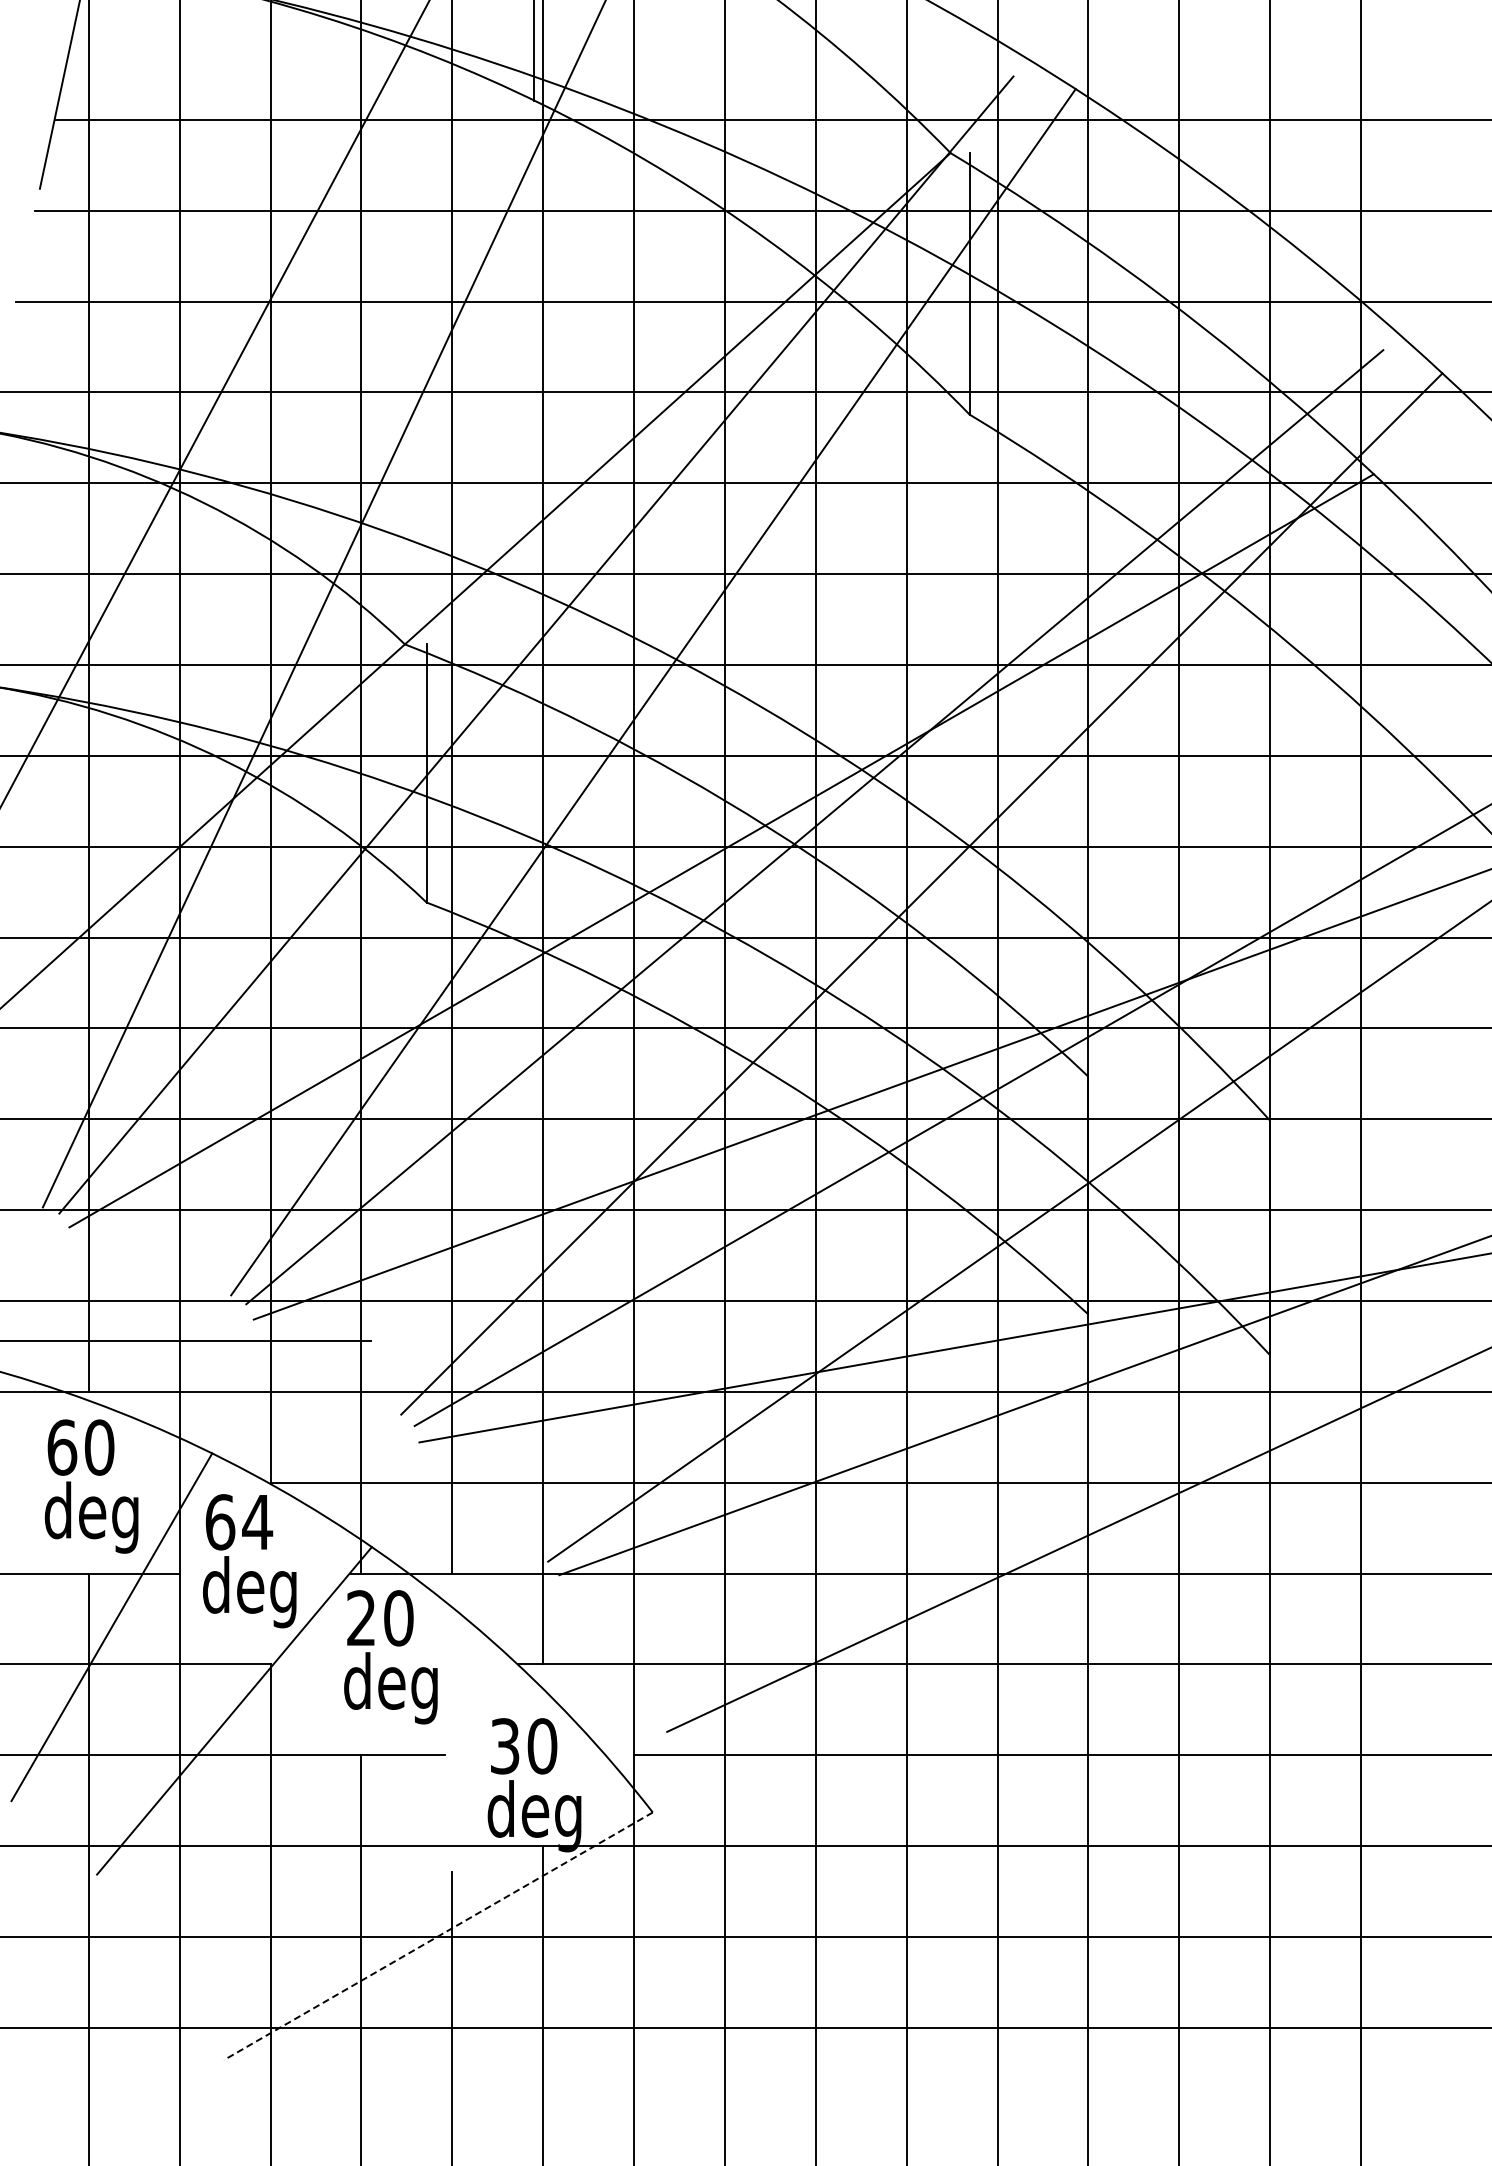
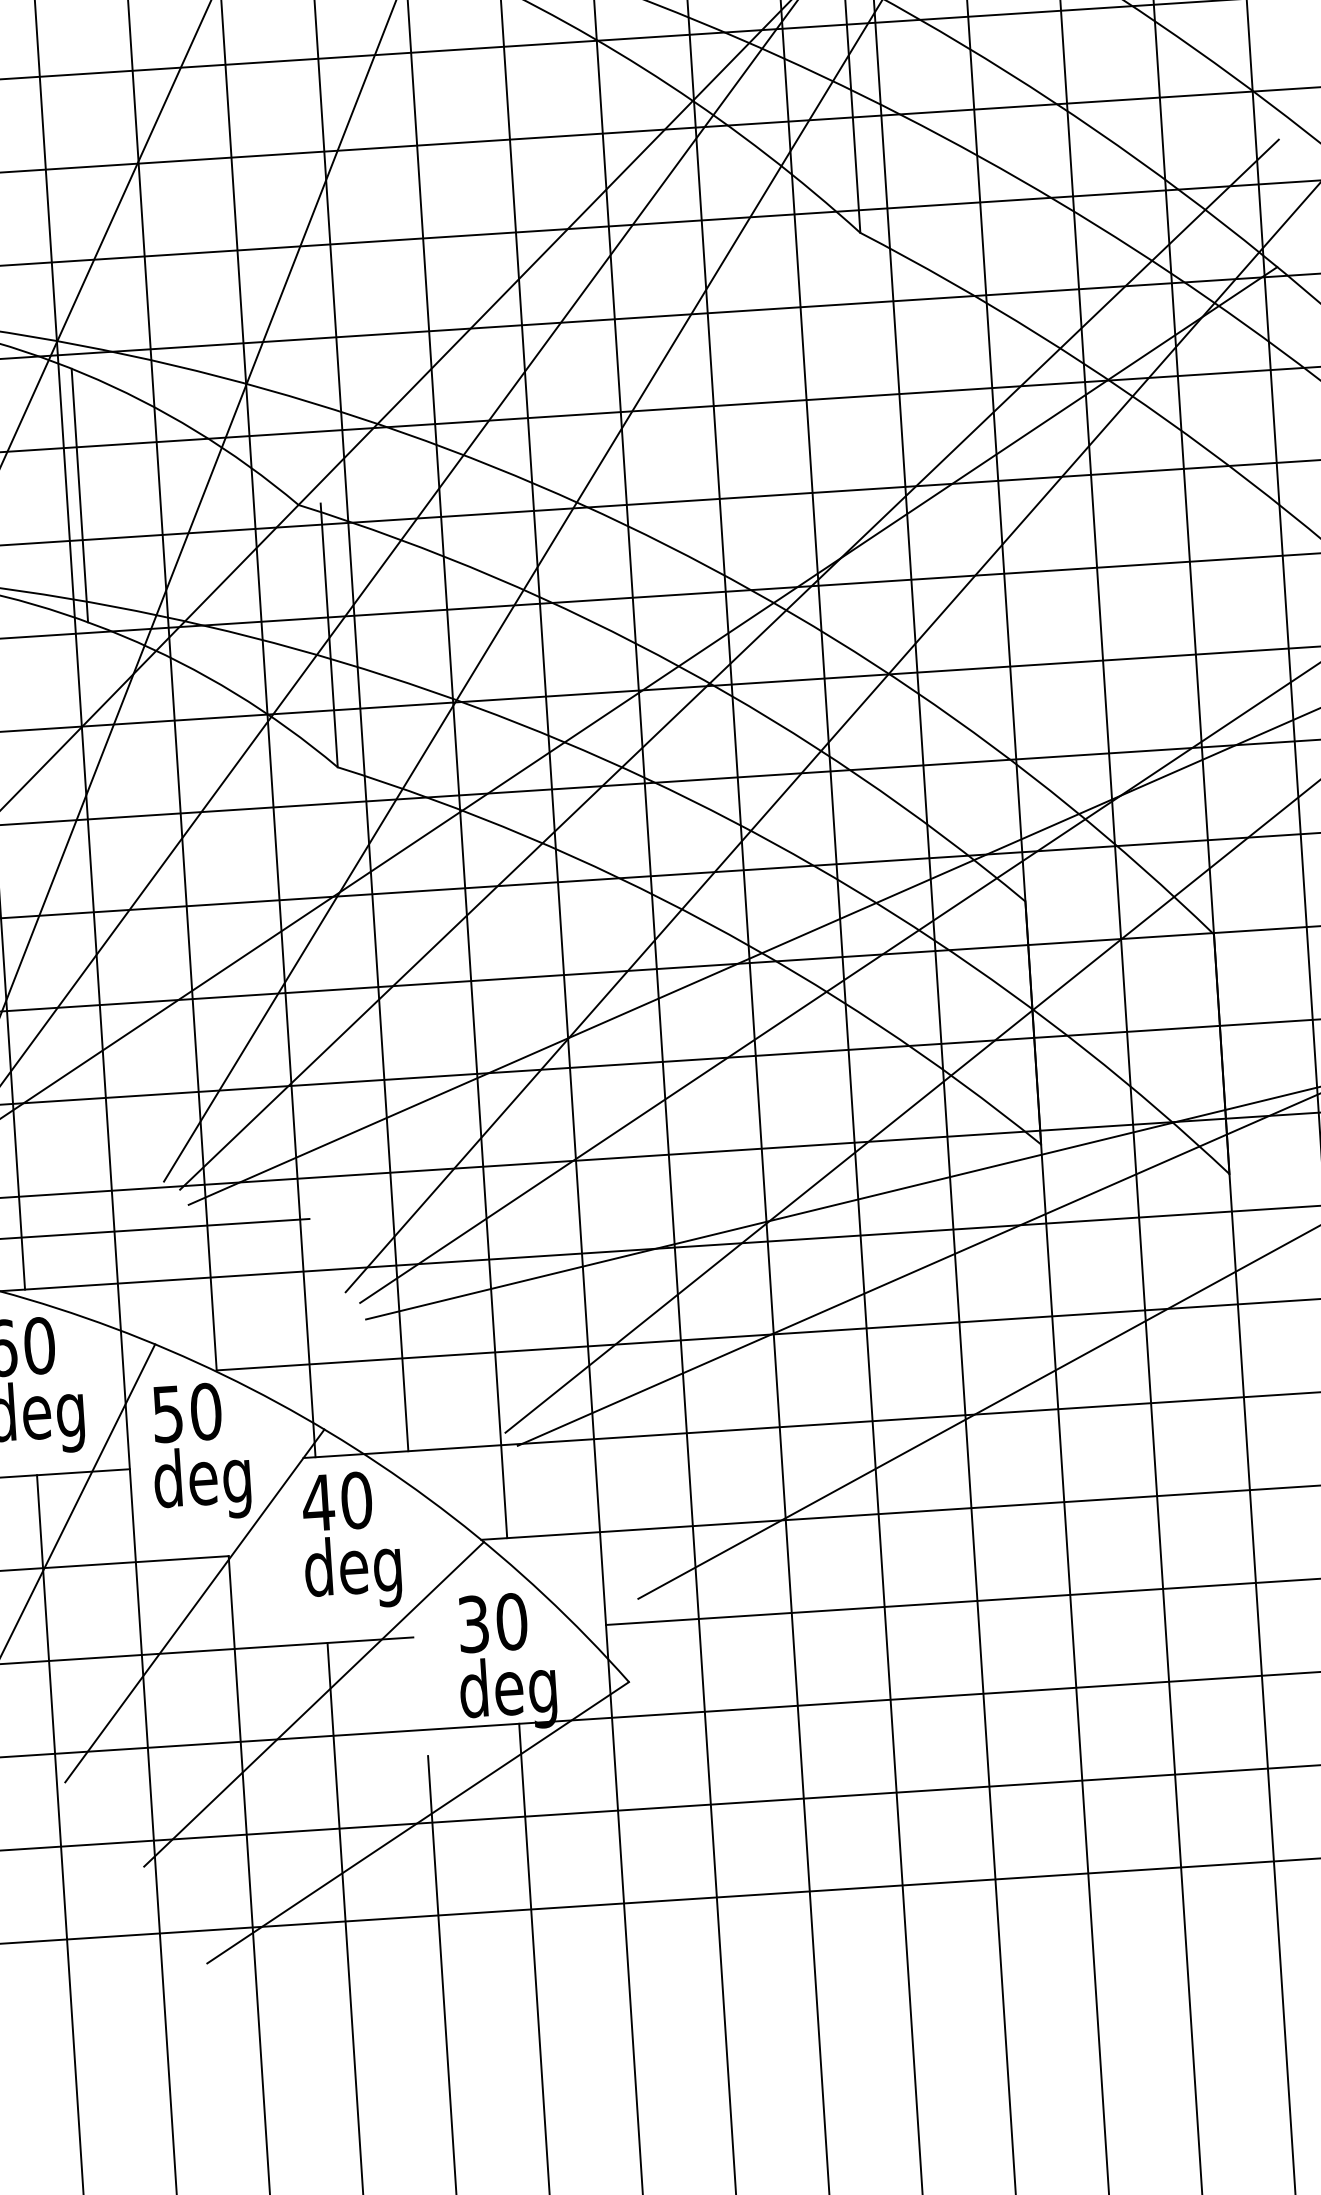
line: (192, 621) -> (80, 495), added
text: (239, 1522) -> (187, 1413), 64 -> 50
text: (360, 1617) -> (317, 1502), 20 -> 40
line: (344, 1813) -> (314, 1703), added
line: (438, 1936) -> (418, 1822), dashed -> solid

